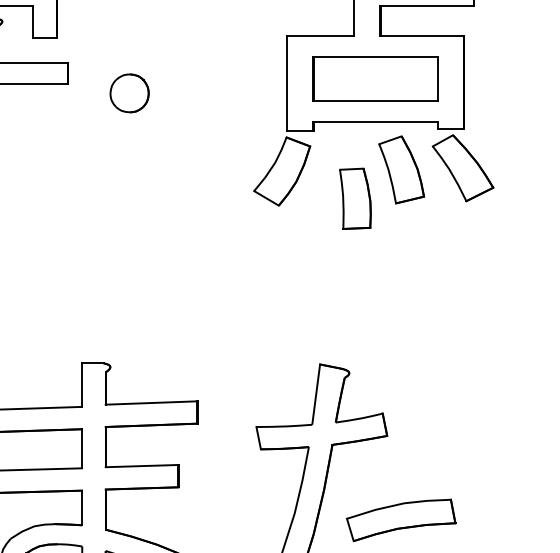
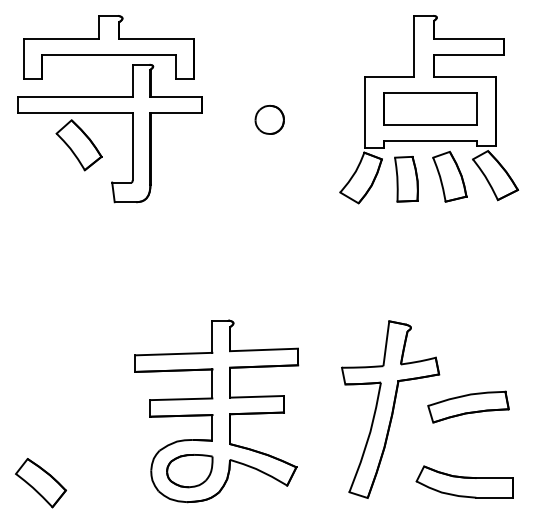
part: (129, 92) -> (269, 119), moved
part: (355, 199) -> (406, 179), moved
part: (401, 519) -> (468, 406), moved

